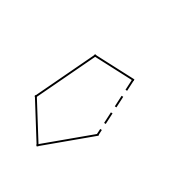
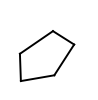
line: (114, 108) -> (63, 60), dashed -> solid

